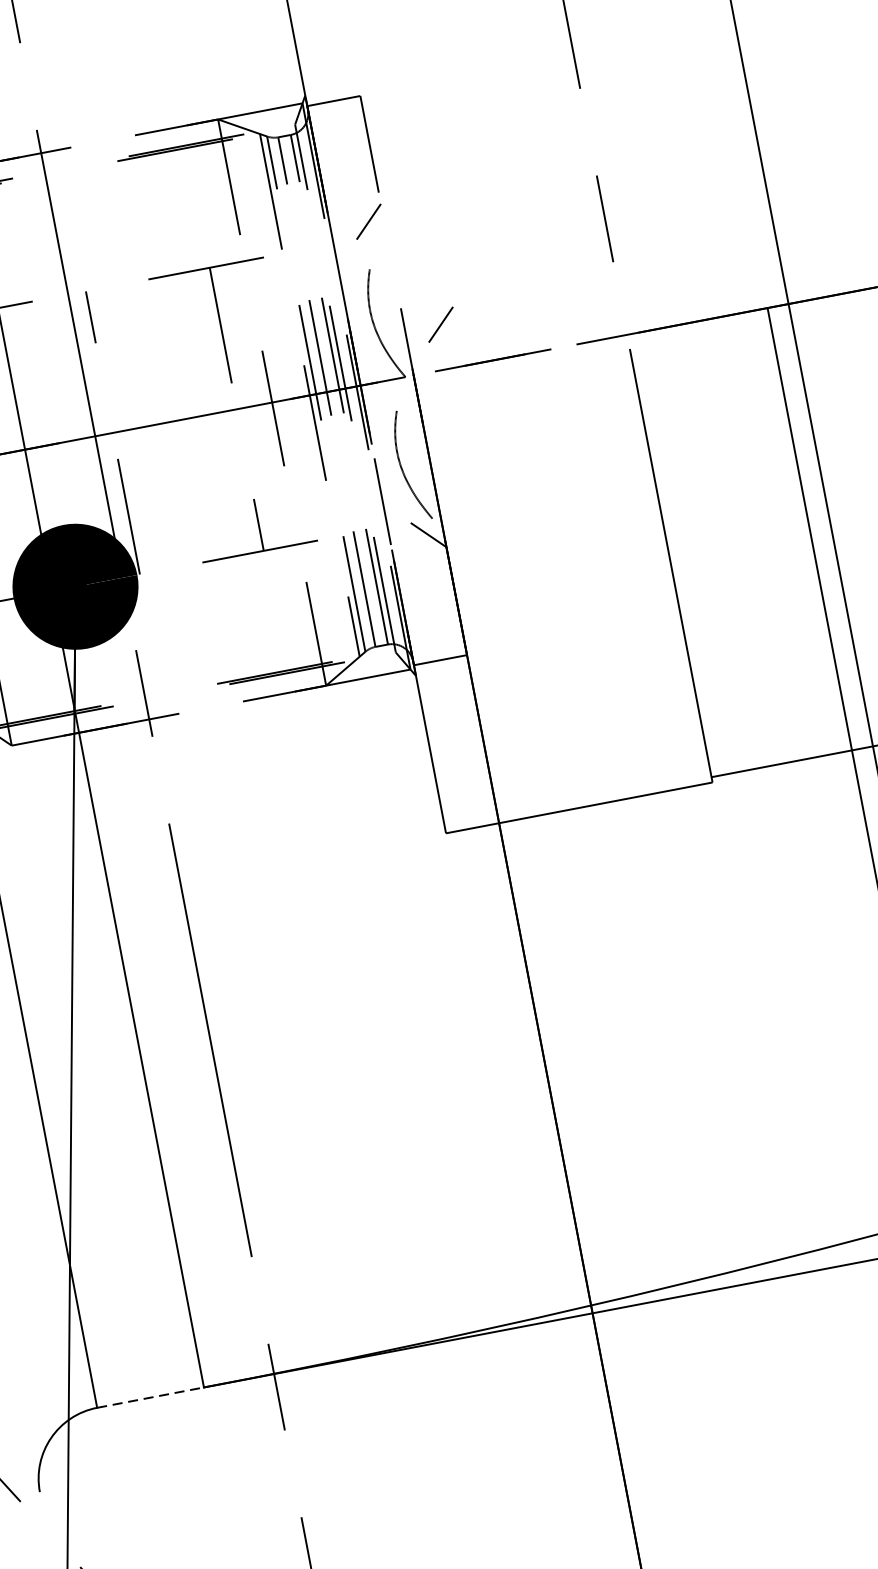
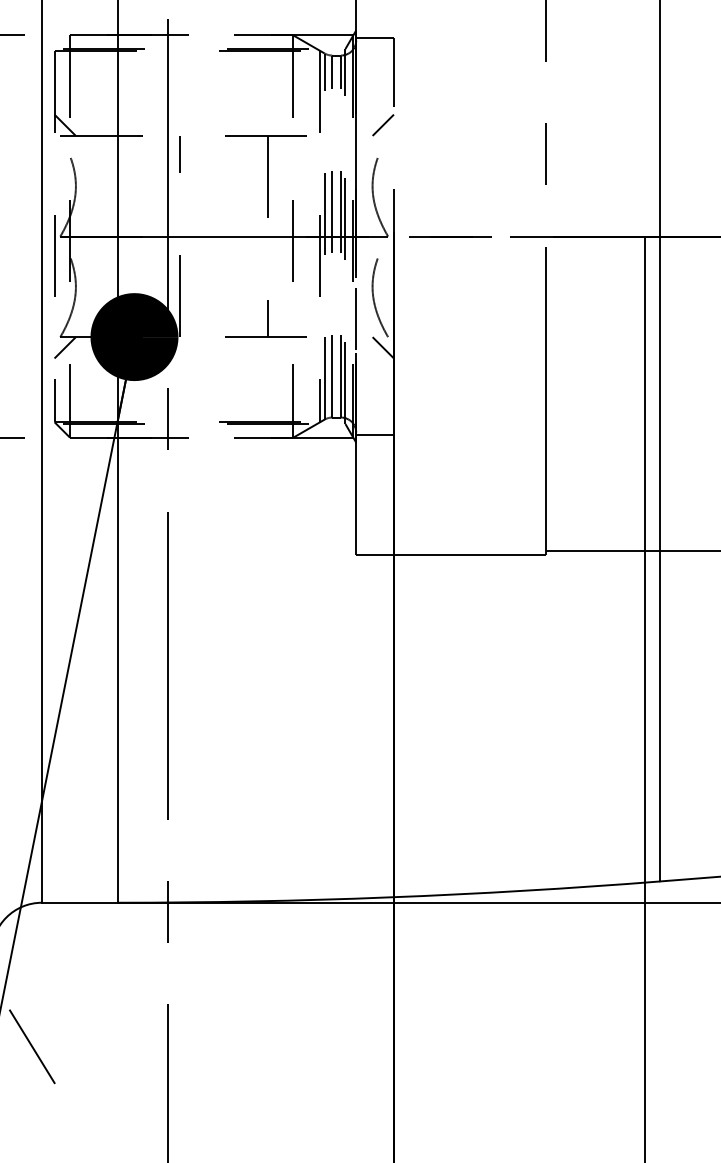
line: (441, 324) -> (419, 205), removed
line: (149, 1397) -> (79, 902), dashed -> solid

